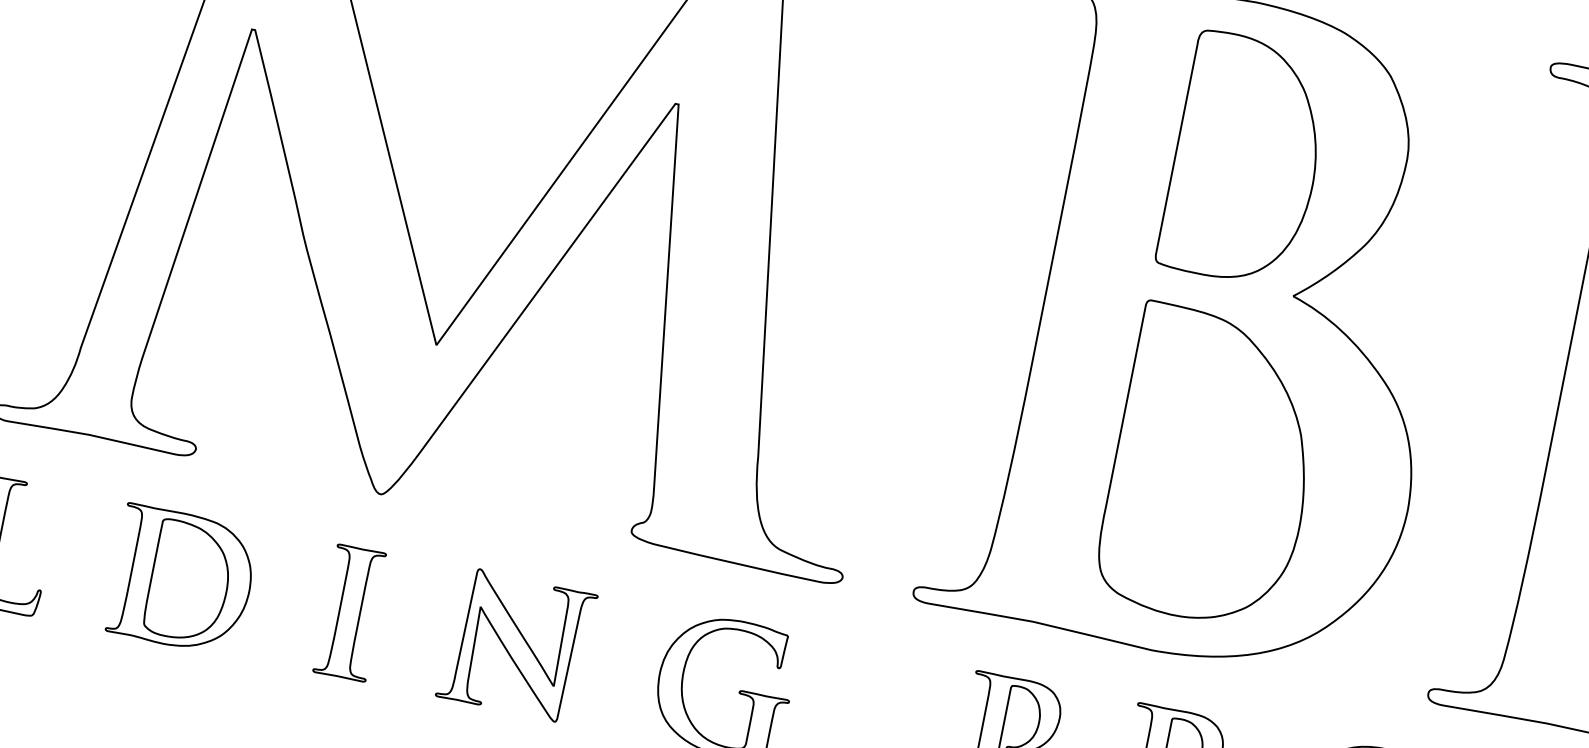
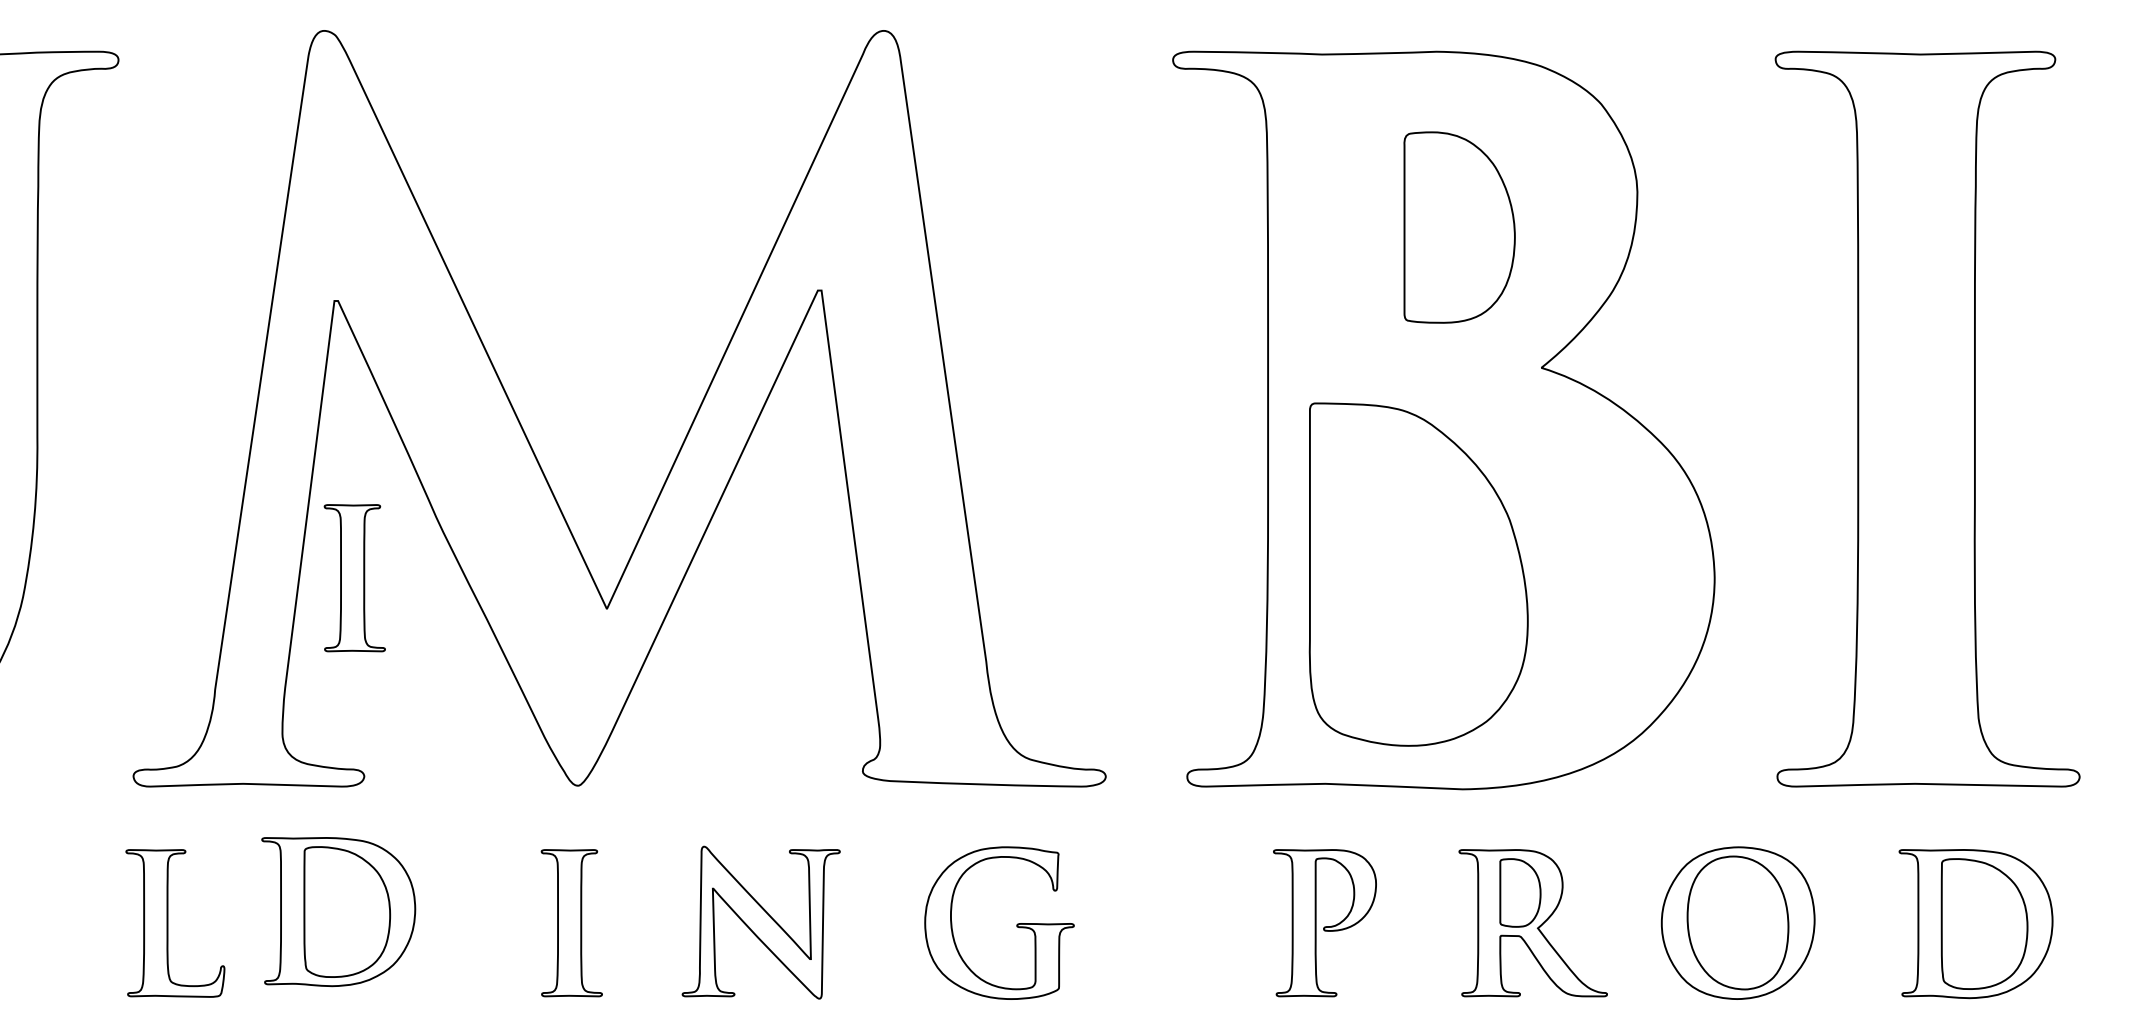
part: (1245, 159) -> (1459, 227), size x0.7
part: (221, 274) -> (354, 578), added
part: (1212, 467) -> (1418, 574), moved
part: (181, 580) -> (338, 912), moved

